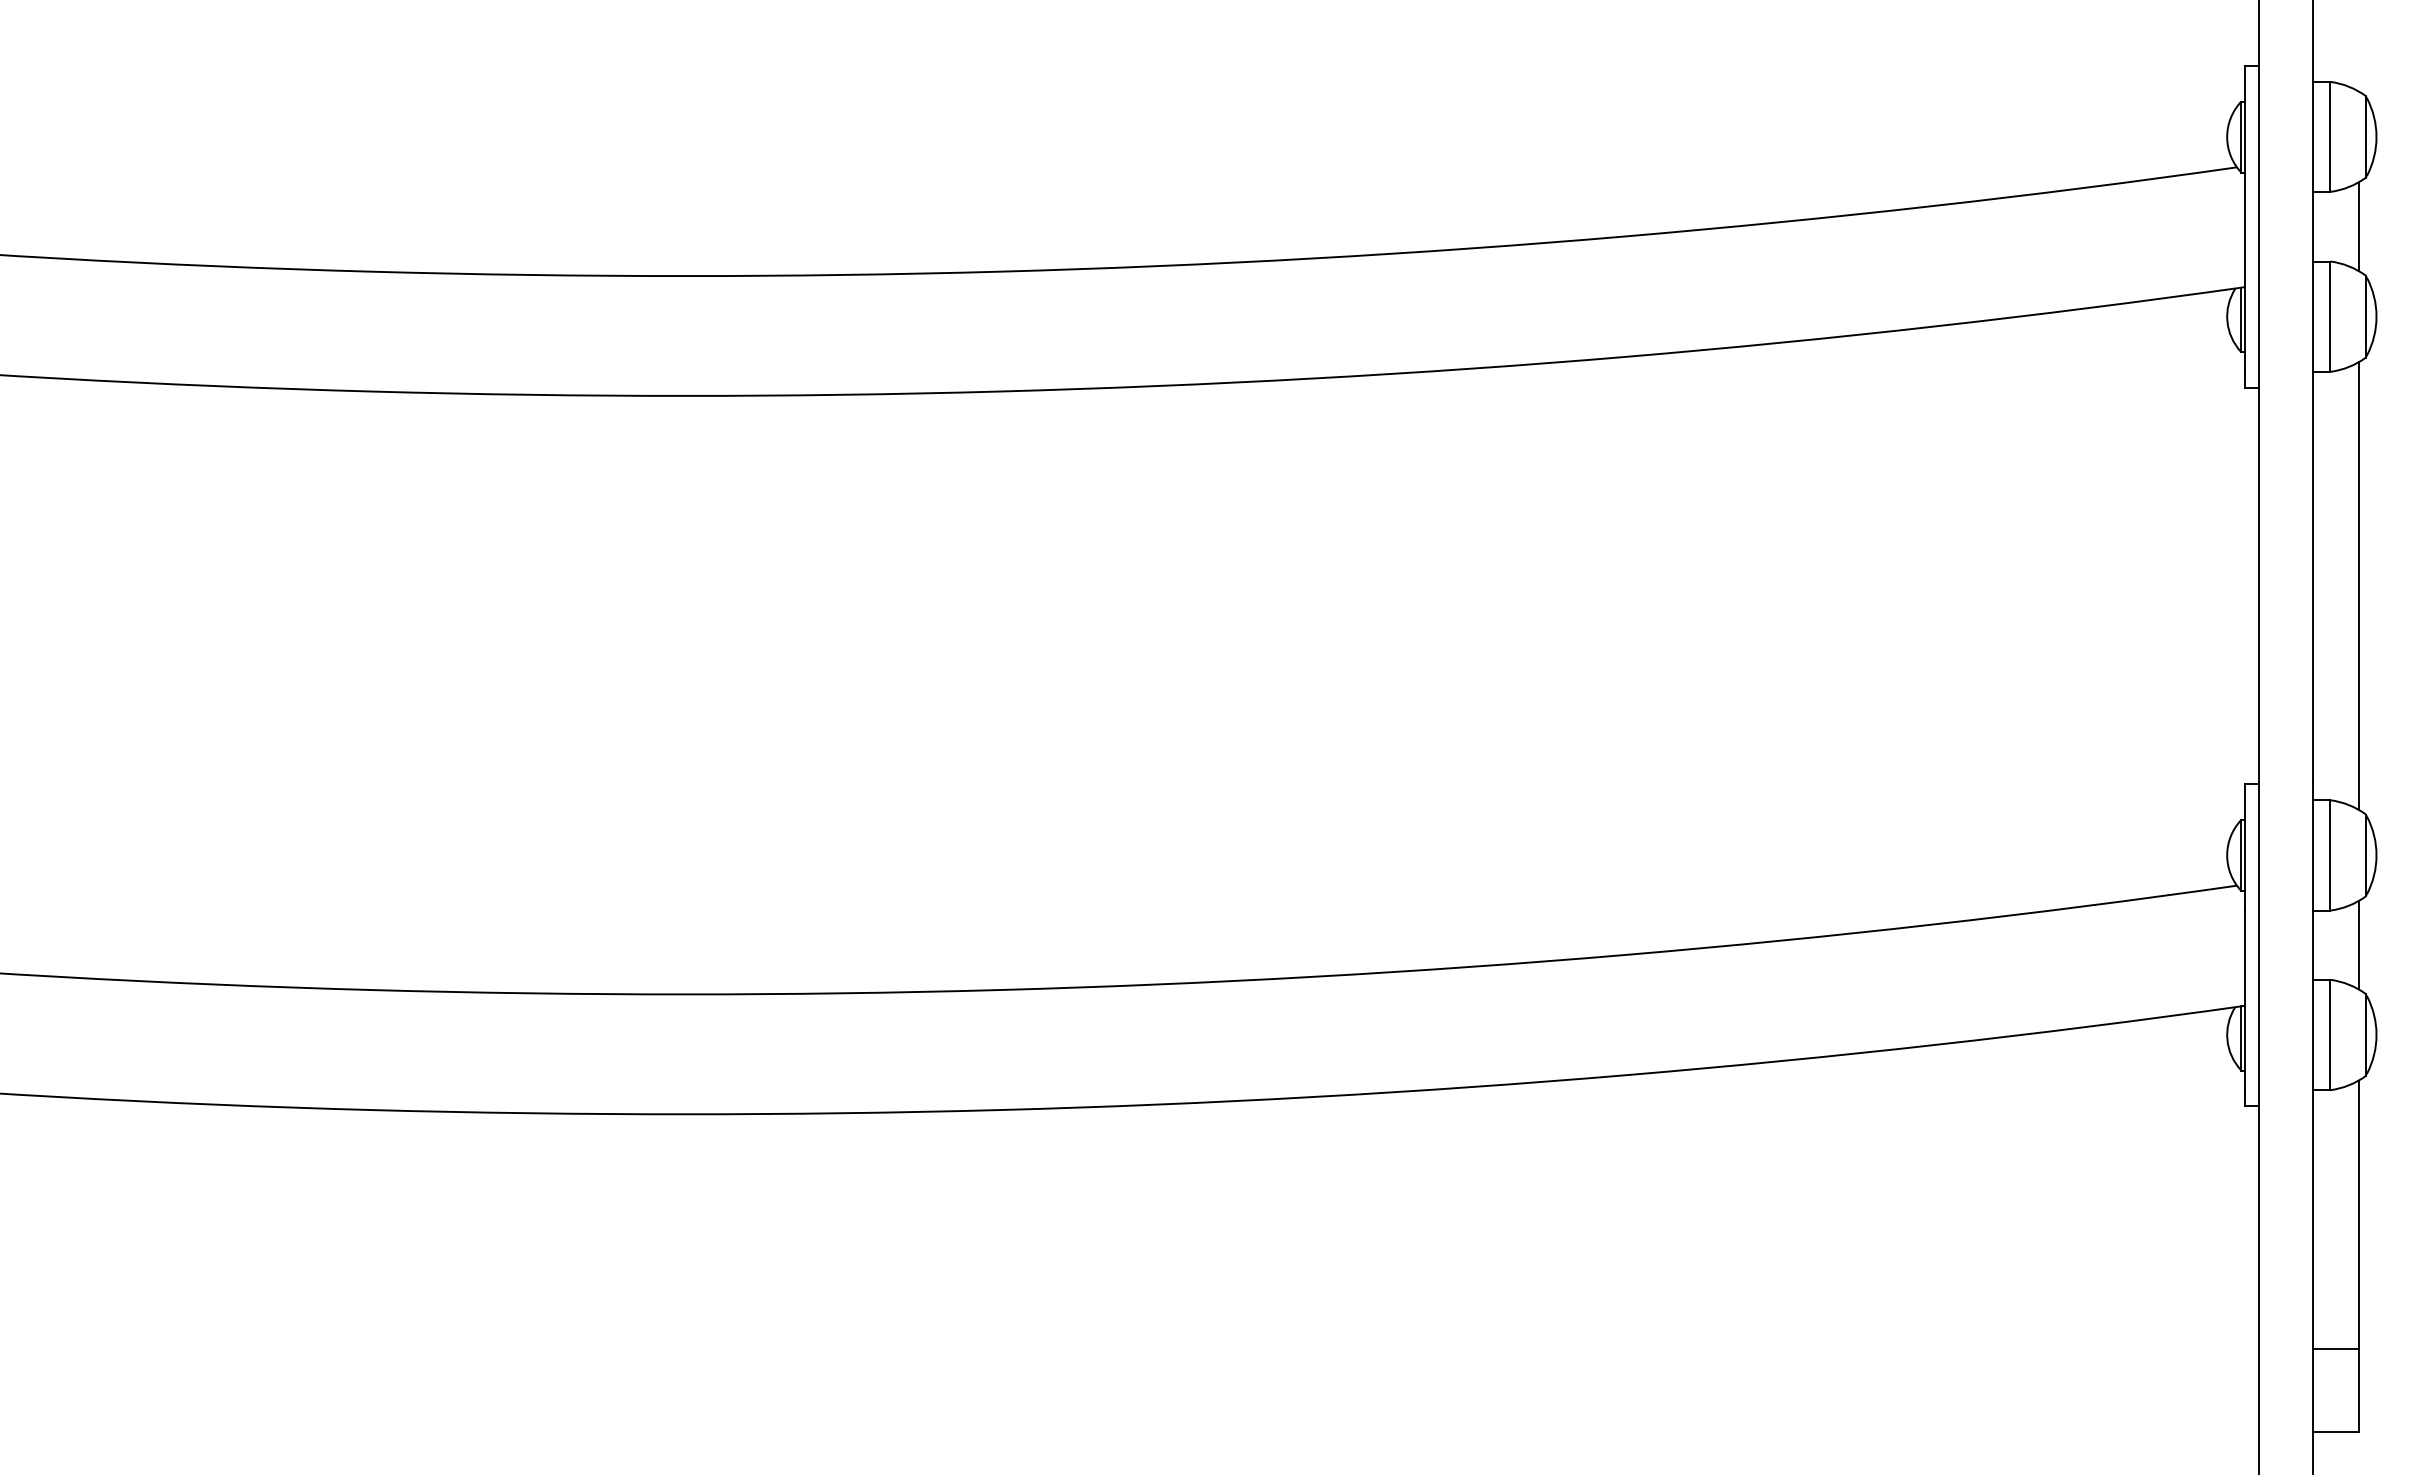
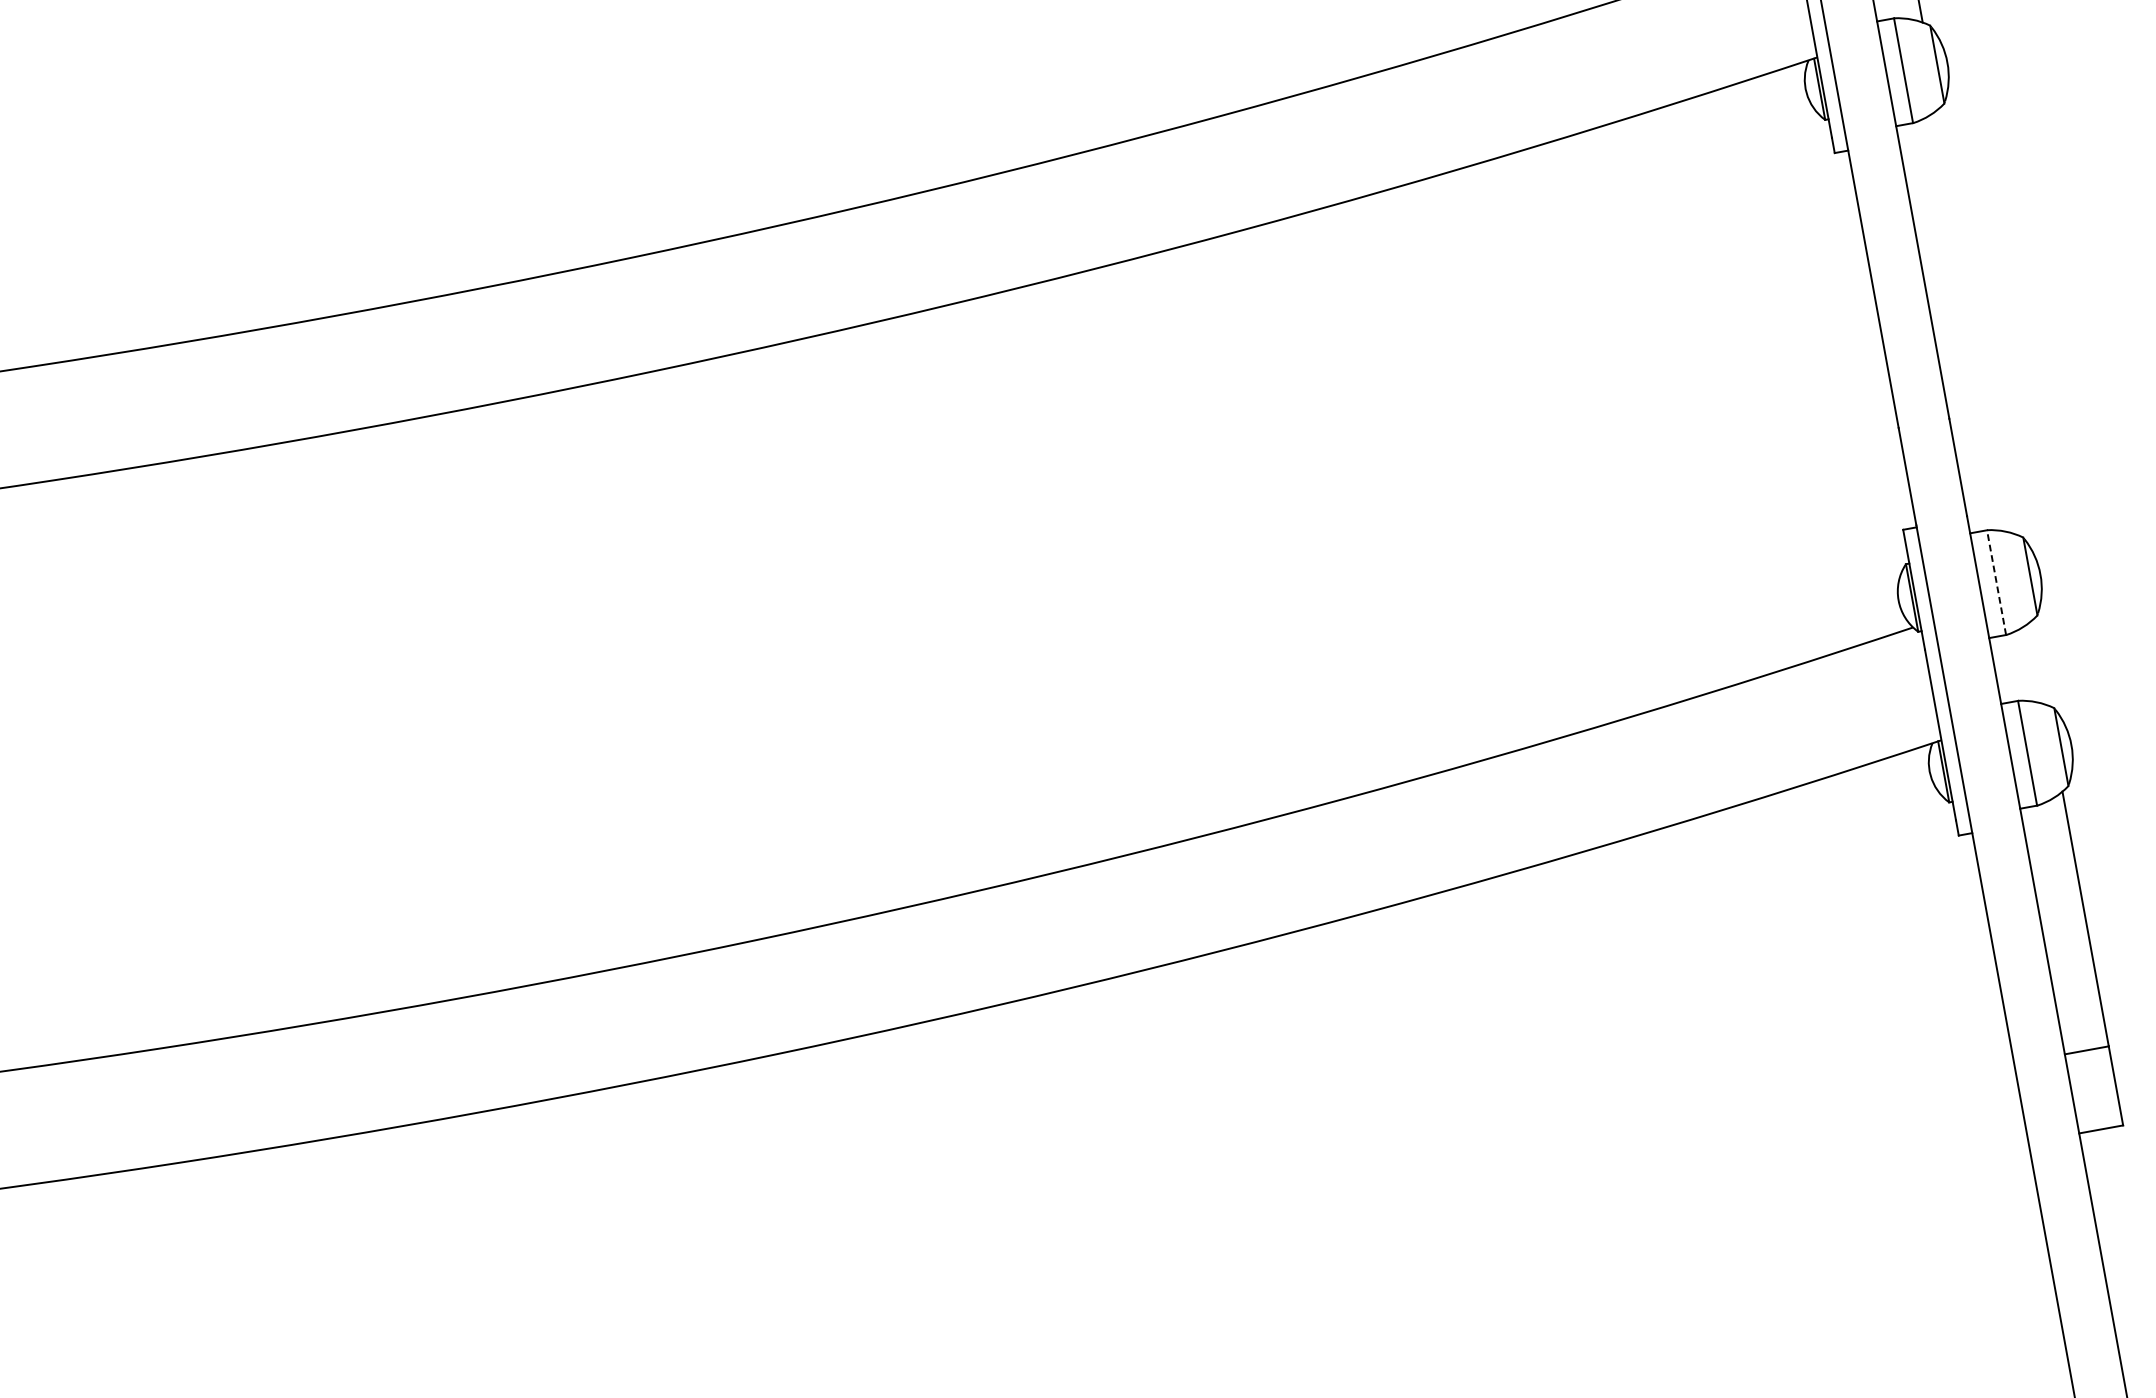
line: (2358, 585) -> (1976, 321), removed
line: (2330, 854) -> (1996, 581), solid -> dashed
line: (2358, 944) -> (2038, 662), removed

